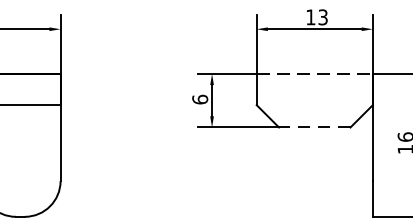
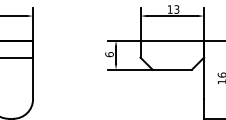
line: (315, 73) -> (172, 40), dashed -> solid
line: (315, 126) -> (172, 69), dashed -> solid

